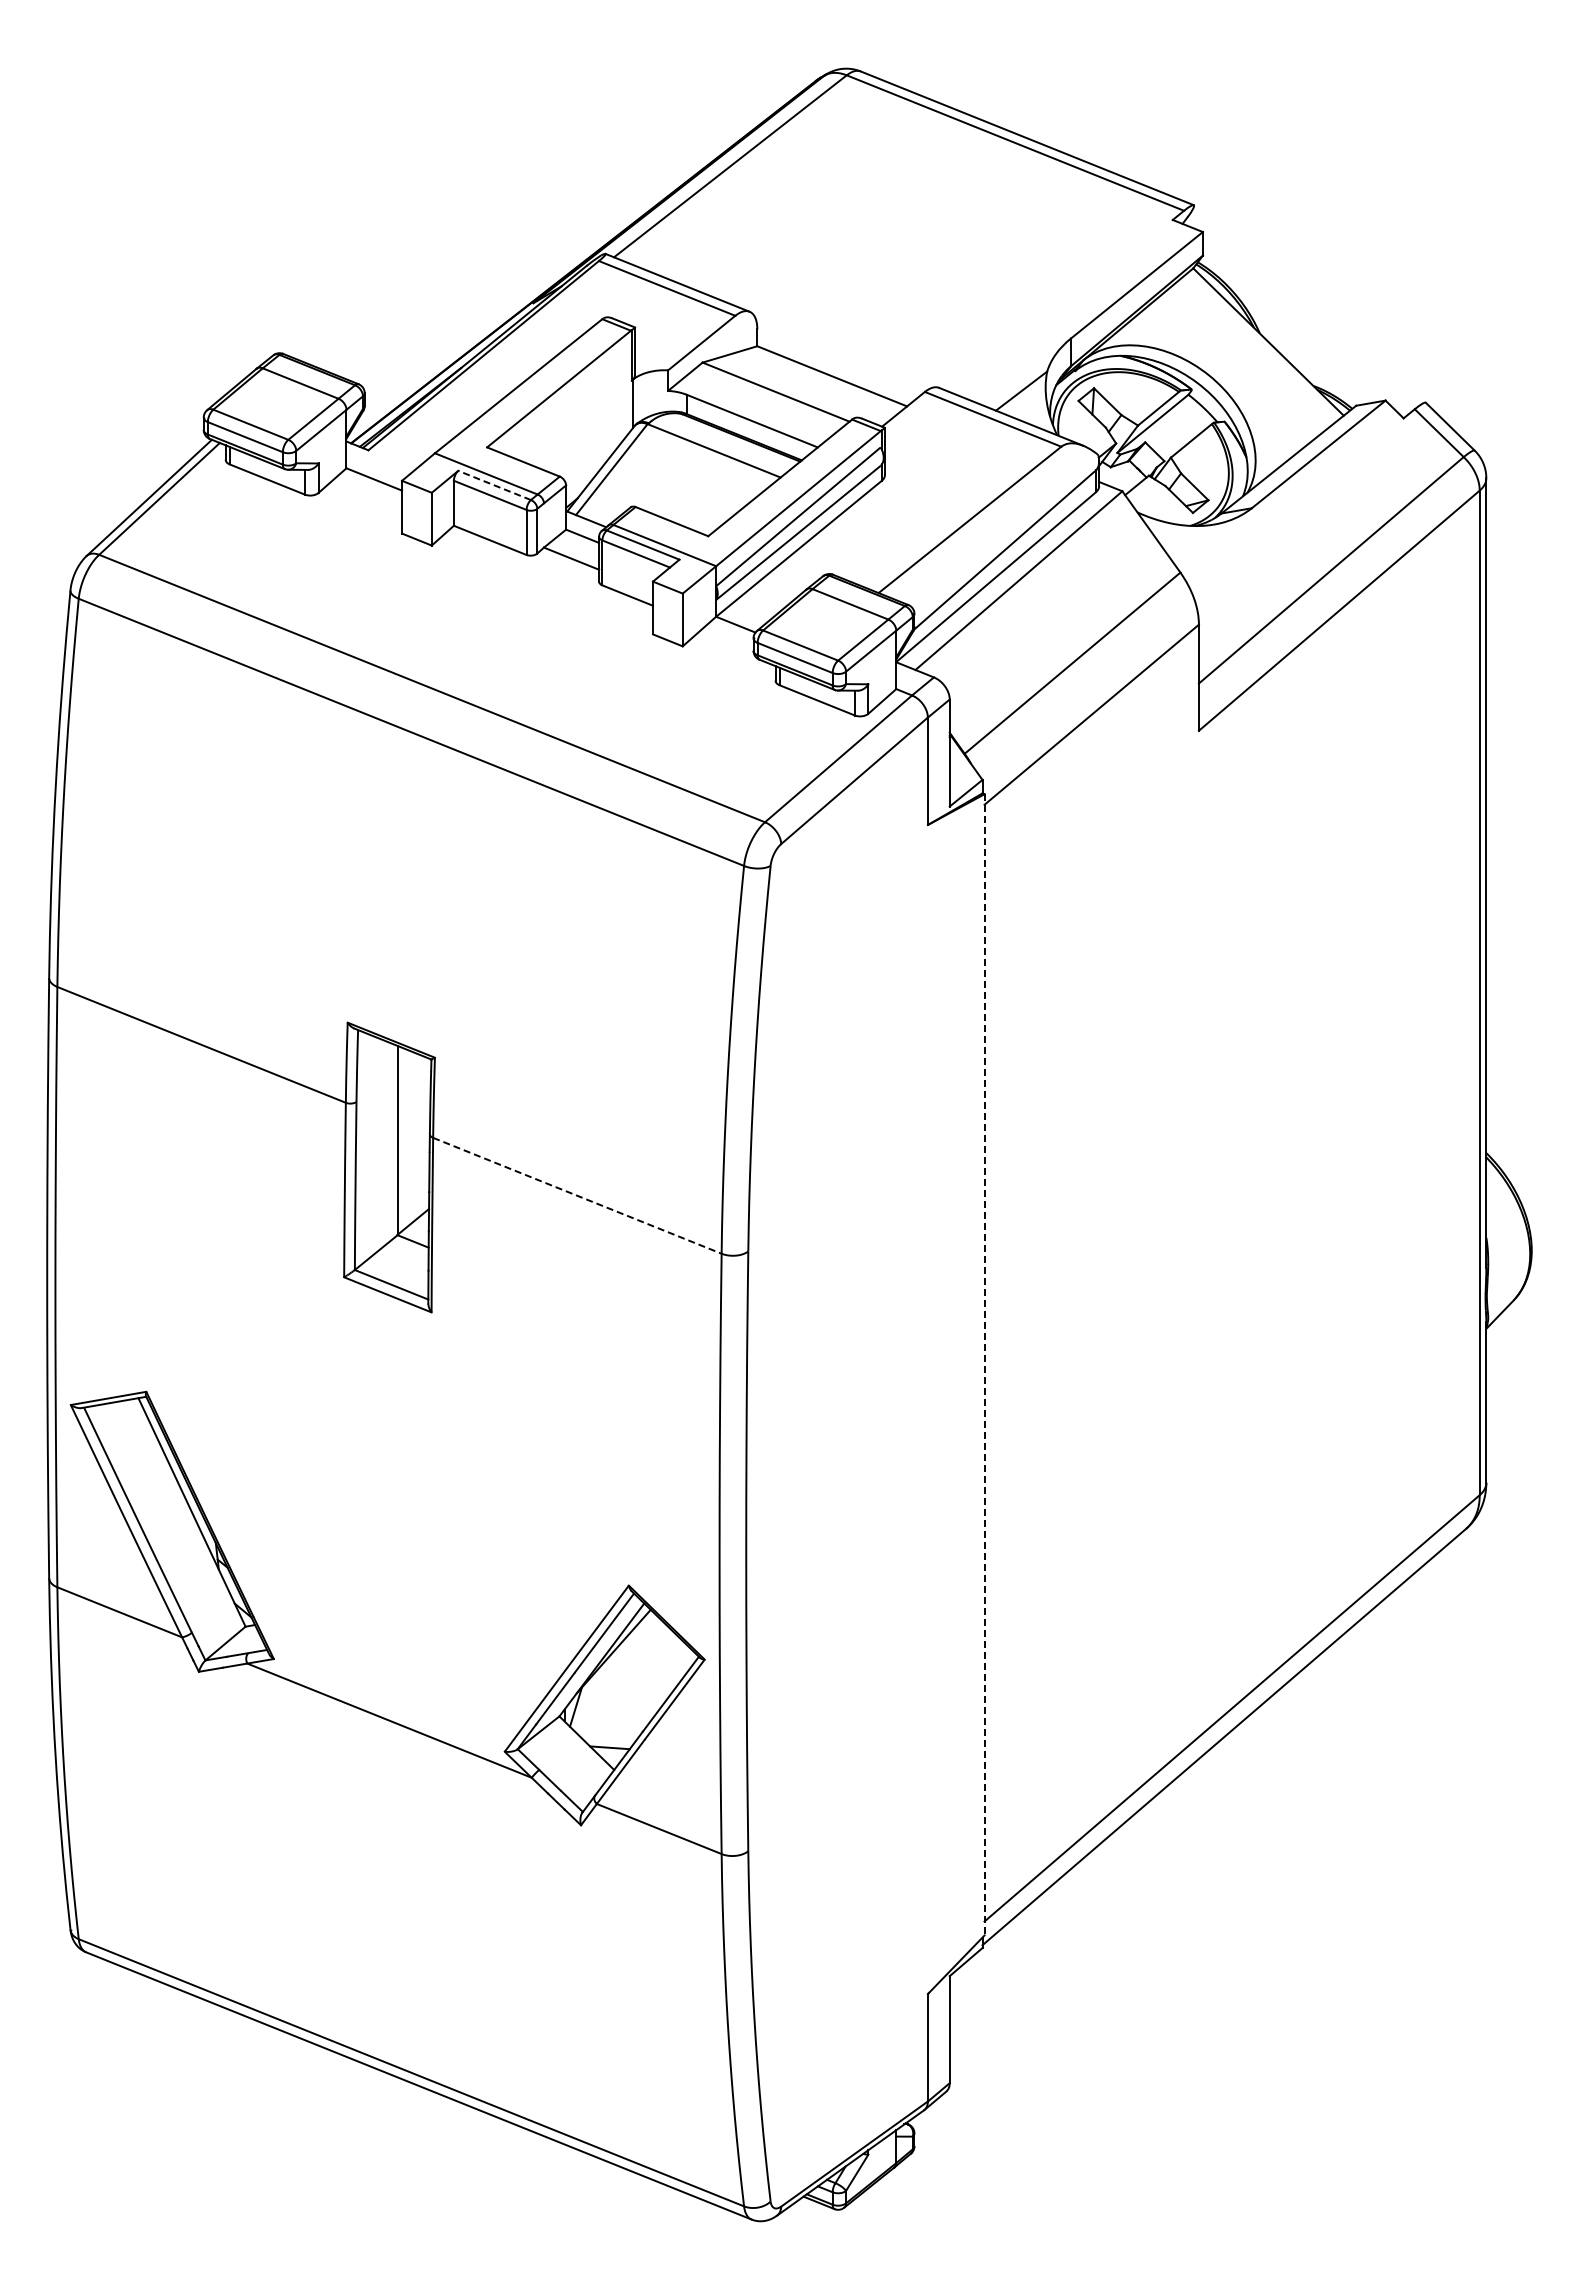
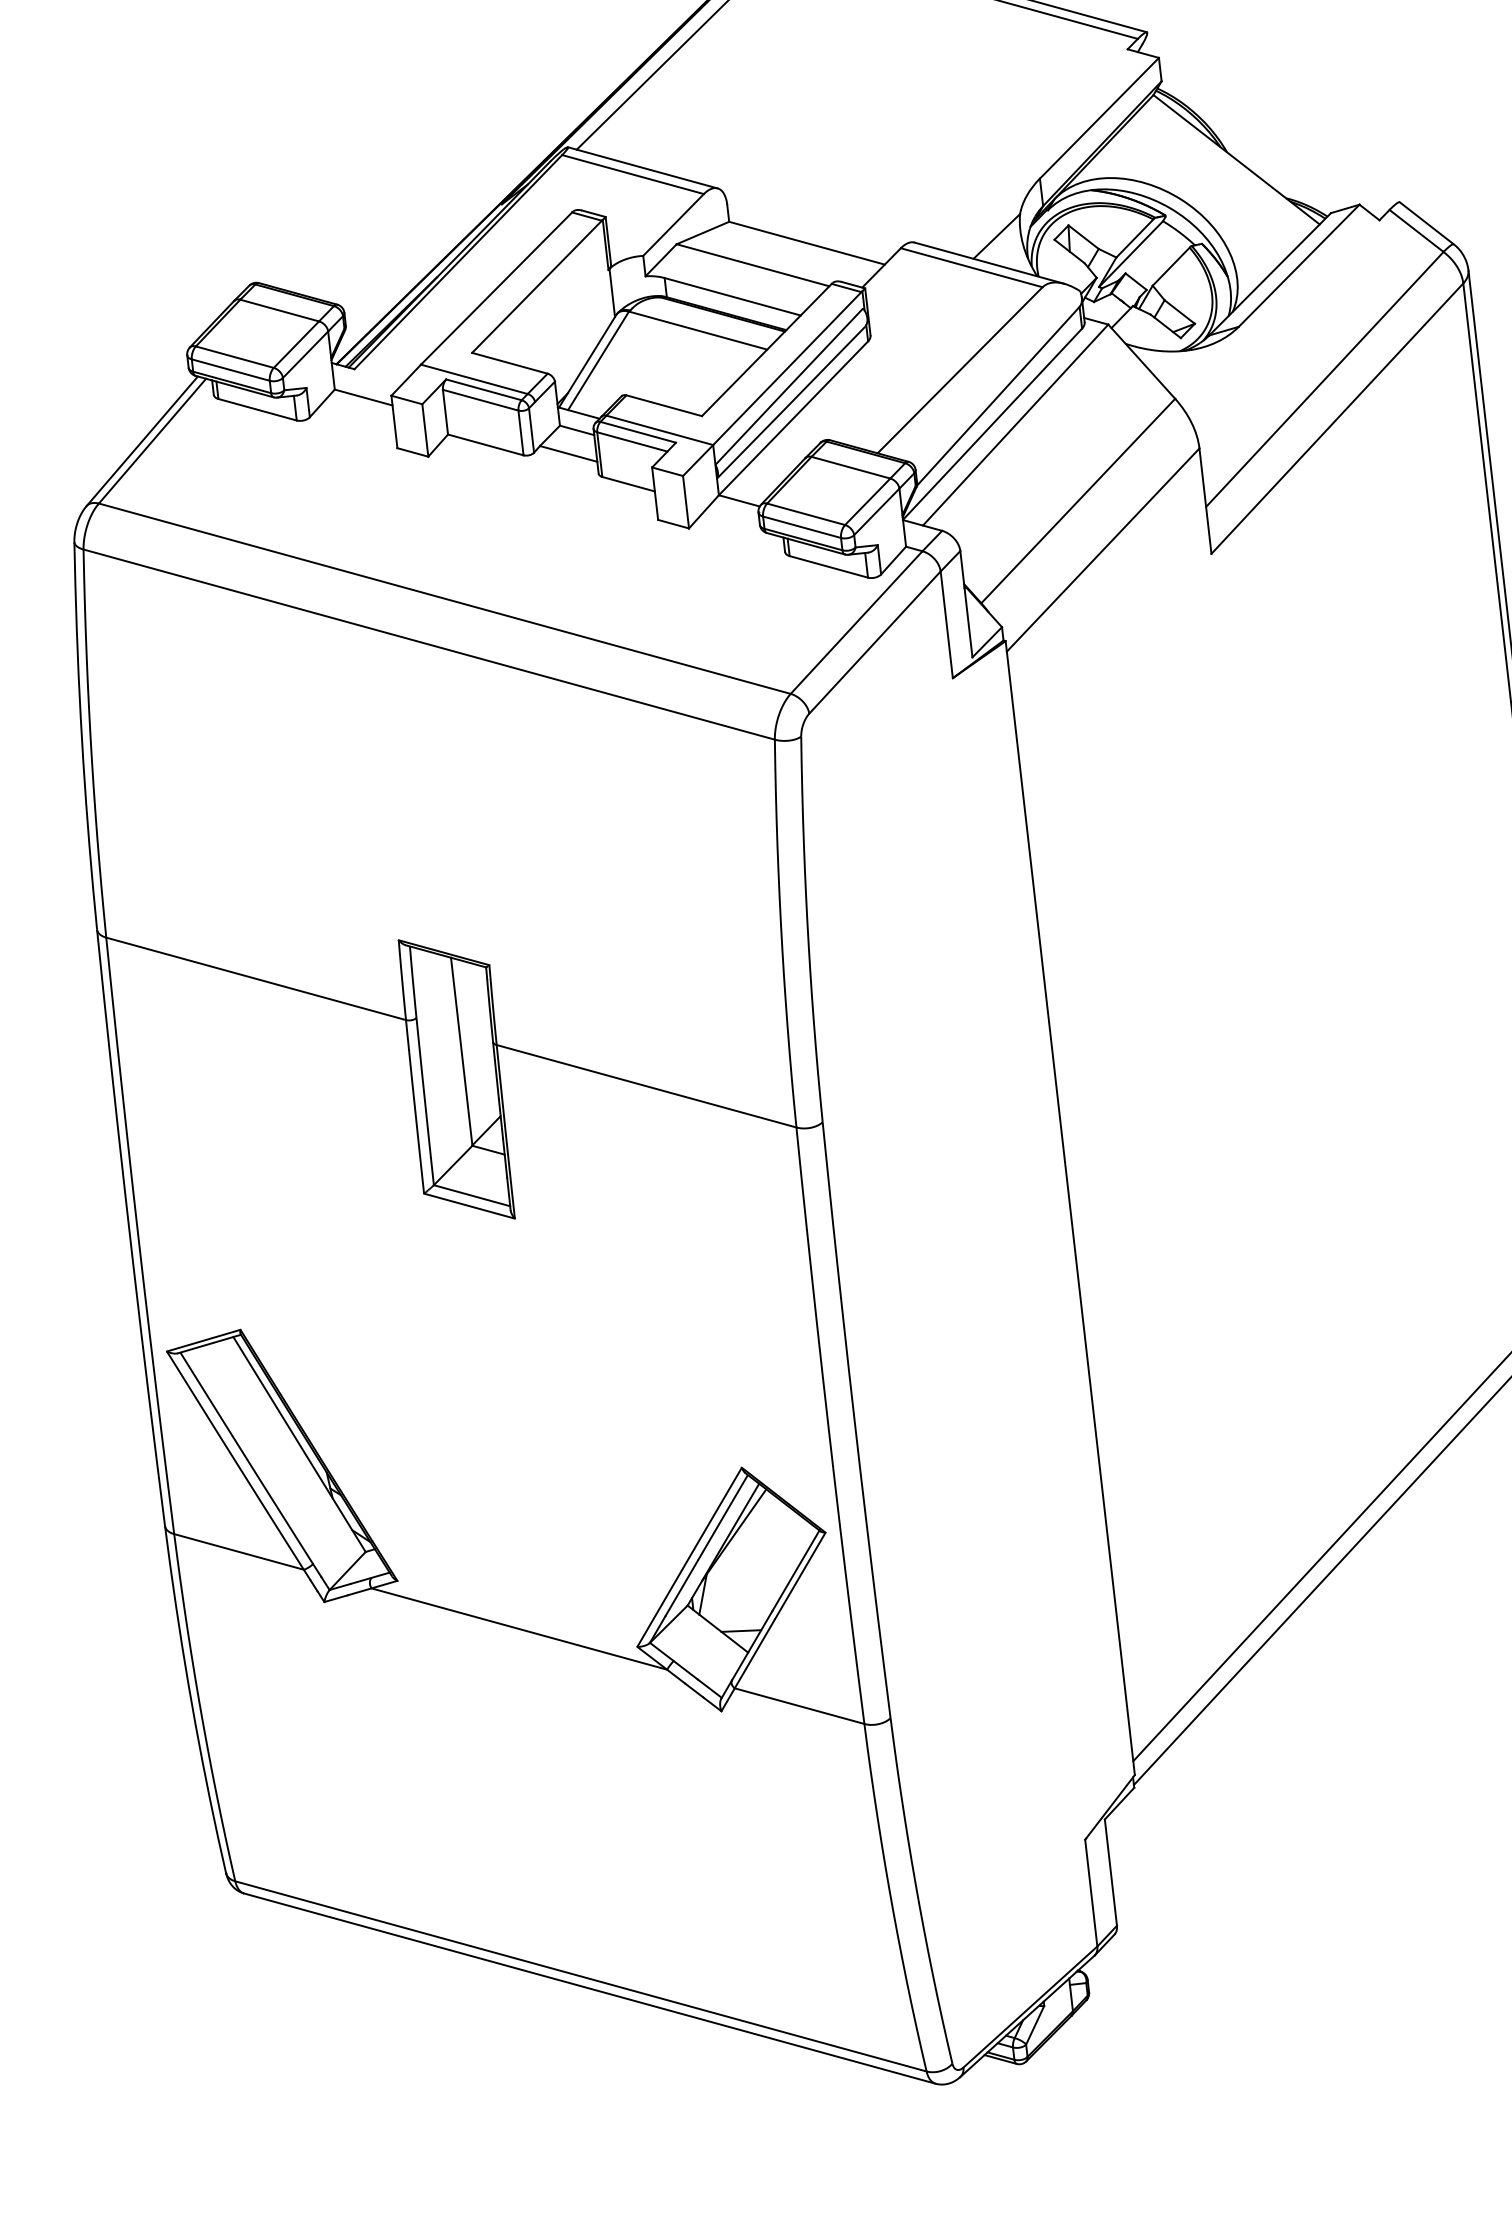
line: (494, 485) -> (483, 389), dashed -> solid
line: (577, 1195) -> (646, 1085), dashed -> solid
line: (984, 1364) -> (1070, 1207), dashed -> solid

